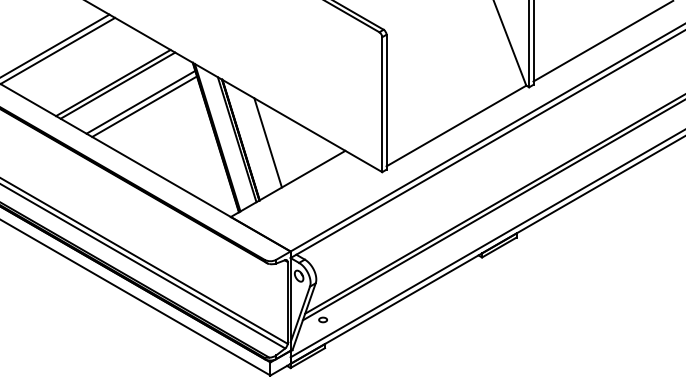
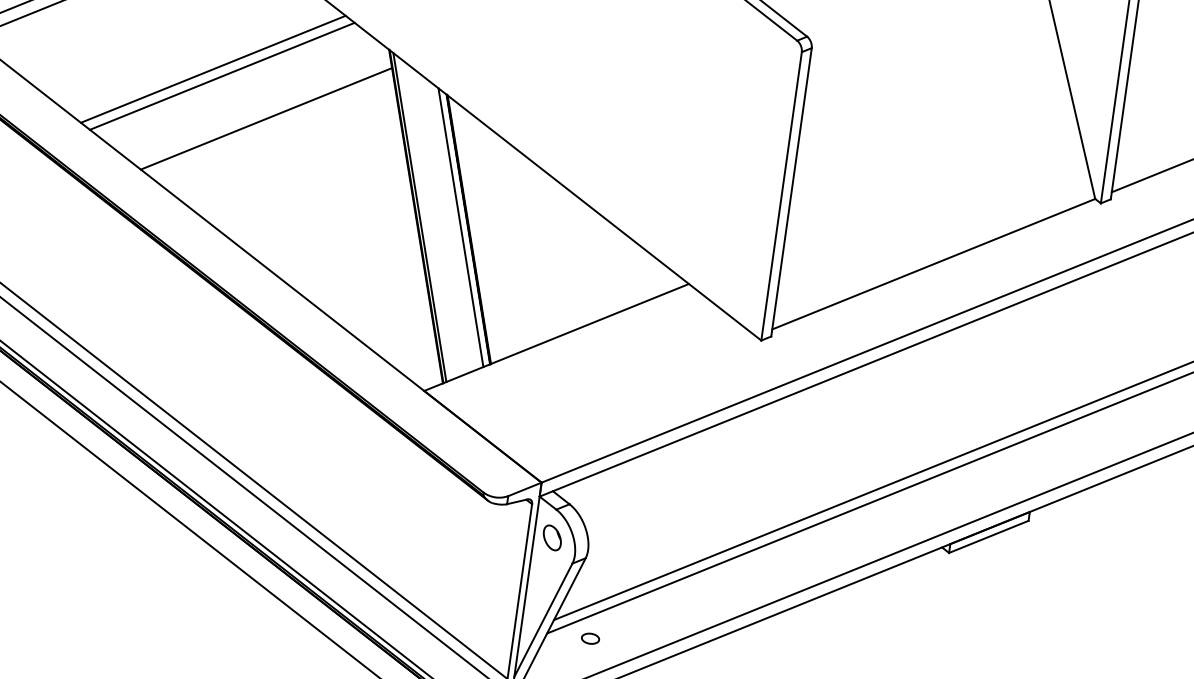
line: (144, 106) -> (272, 128), removed
line: (267, 142) -> (524, 242), removed

